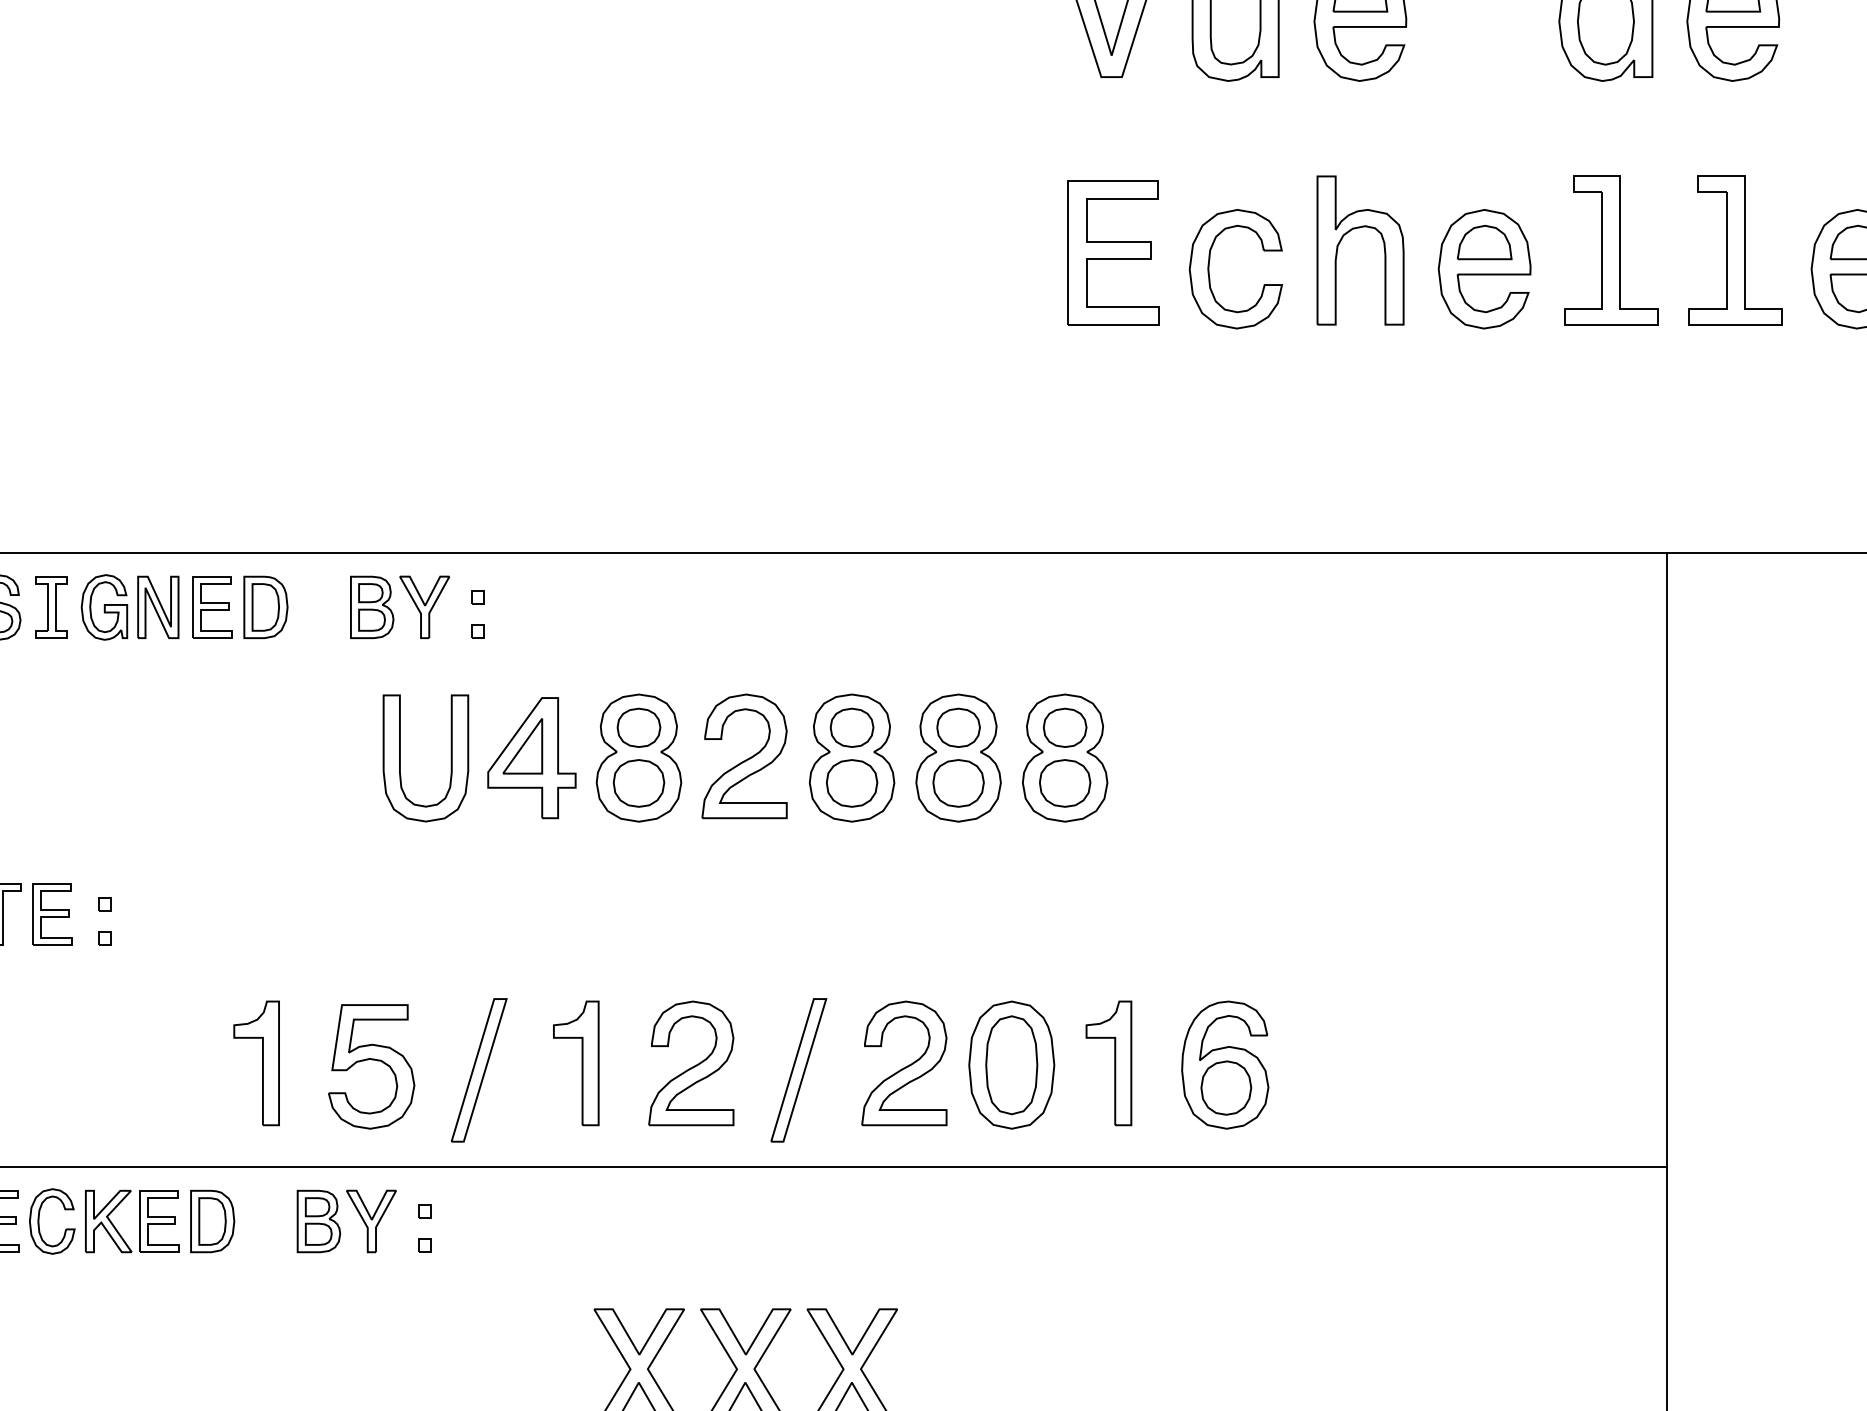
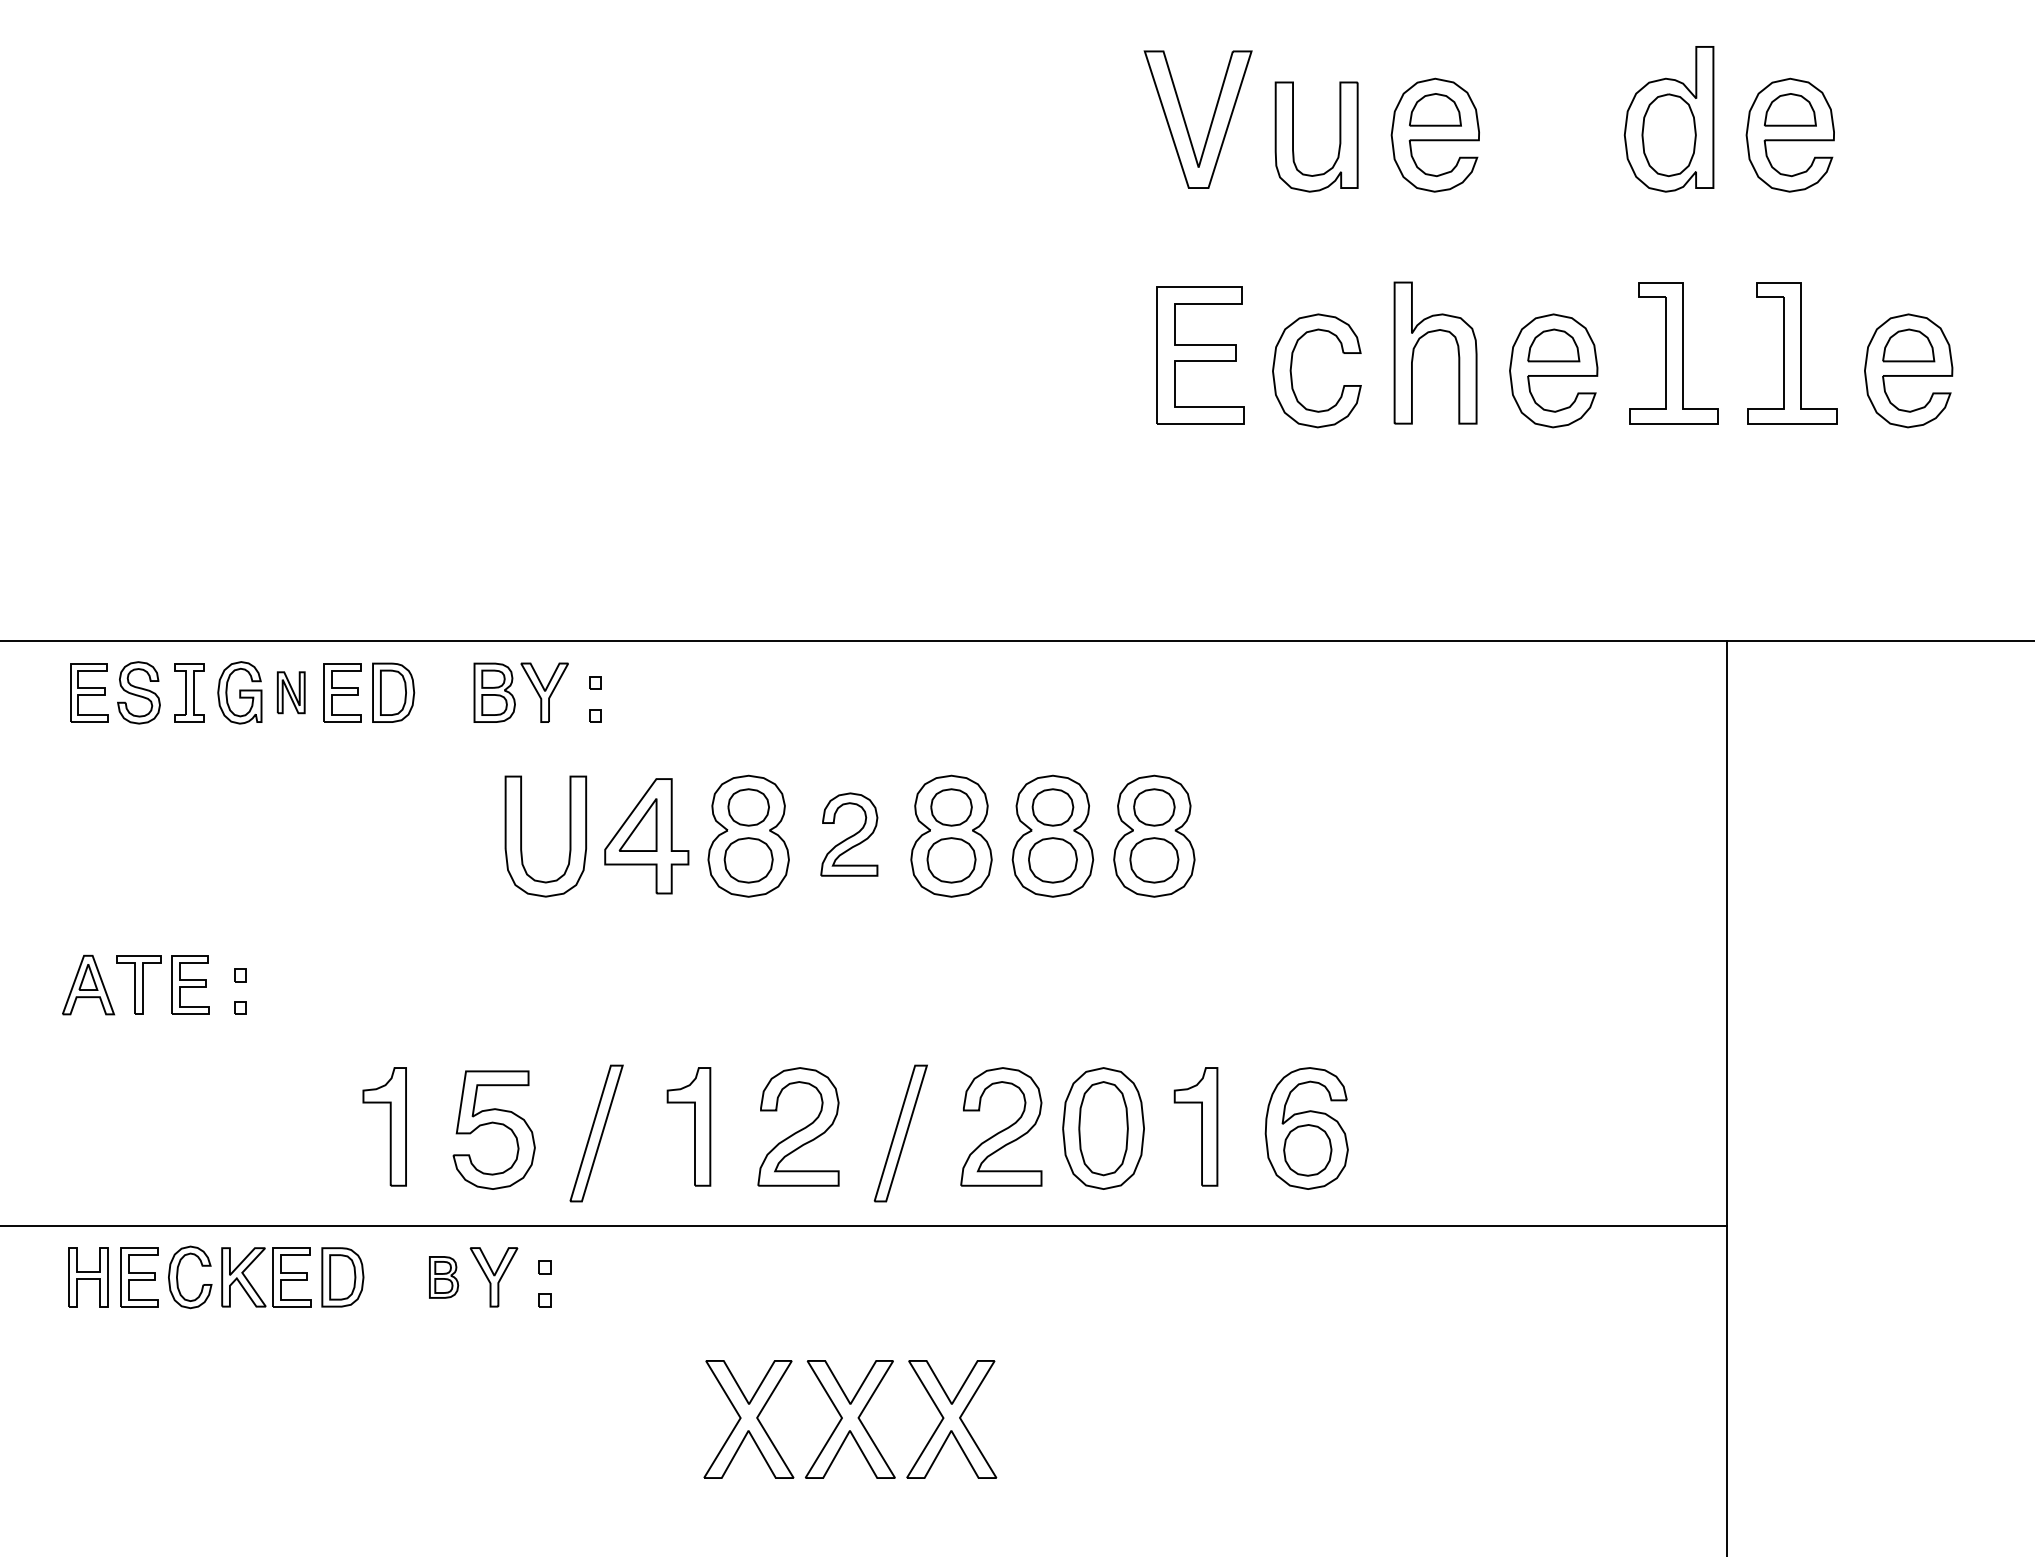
part: (158, 607) -> (291, 692), size x0.7
part: (744, 756) -> (849, 834), size x0.7
part: (318, 1221) -> (443, 1277), size x0.7

